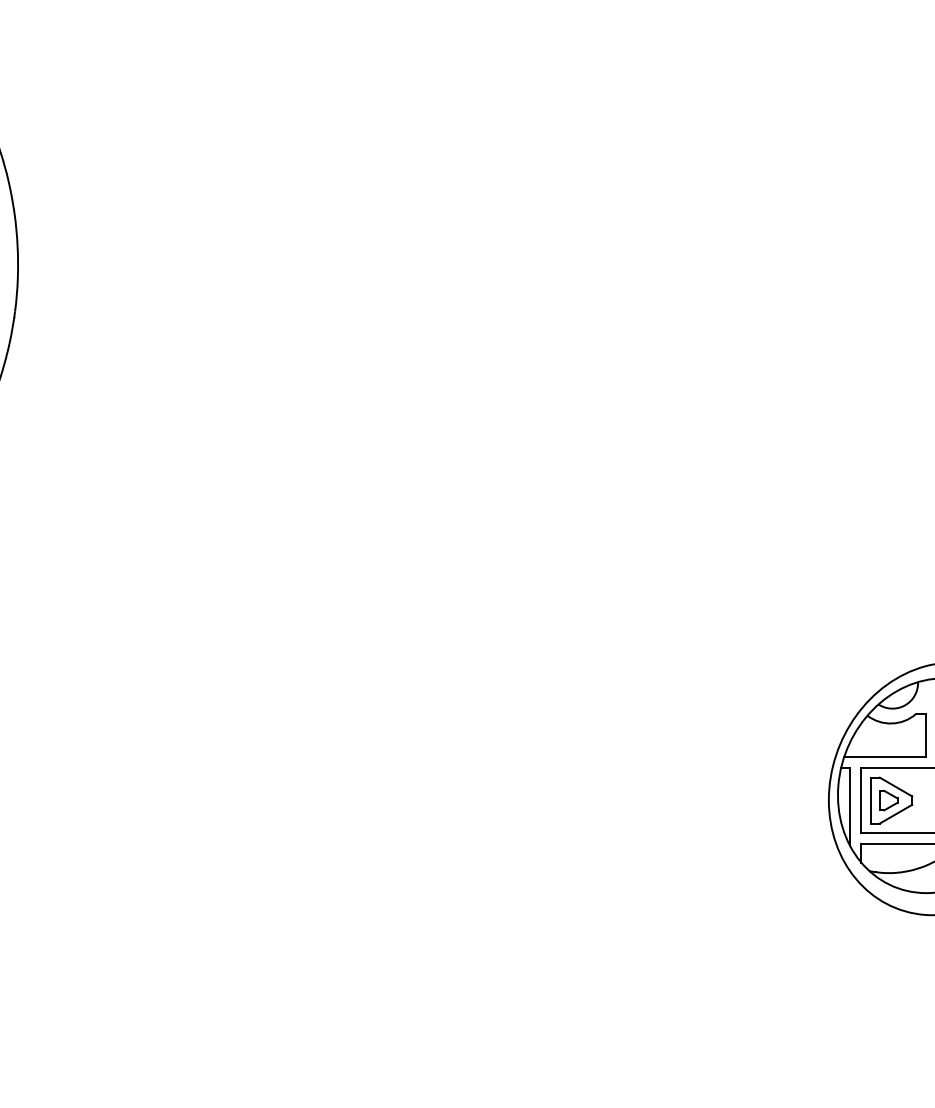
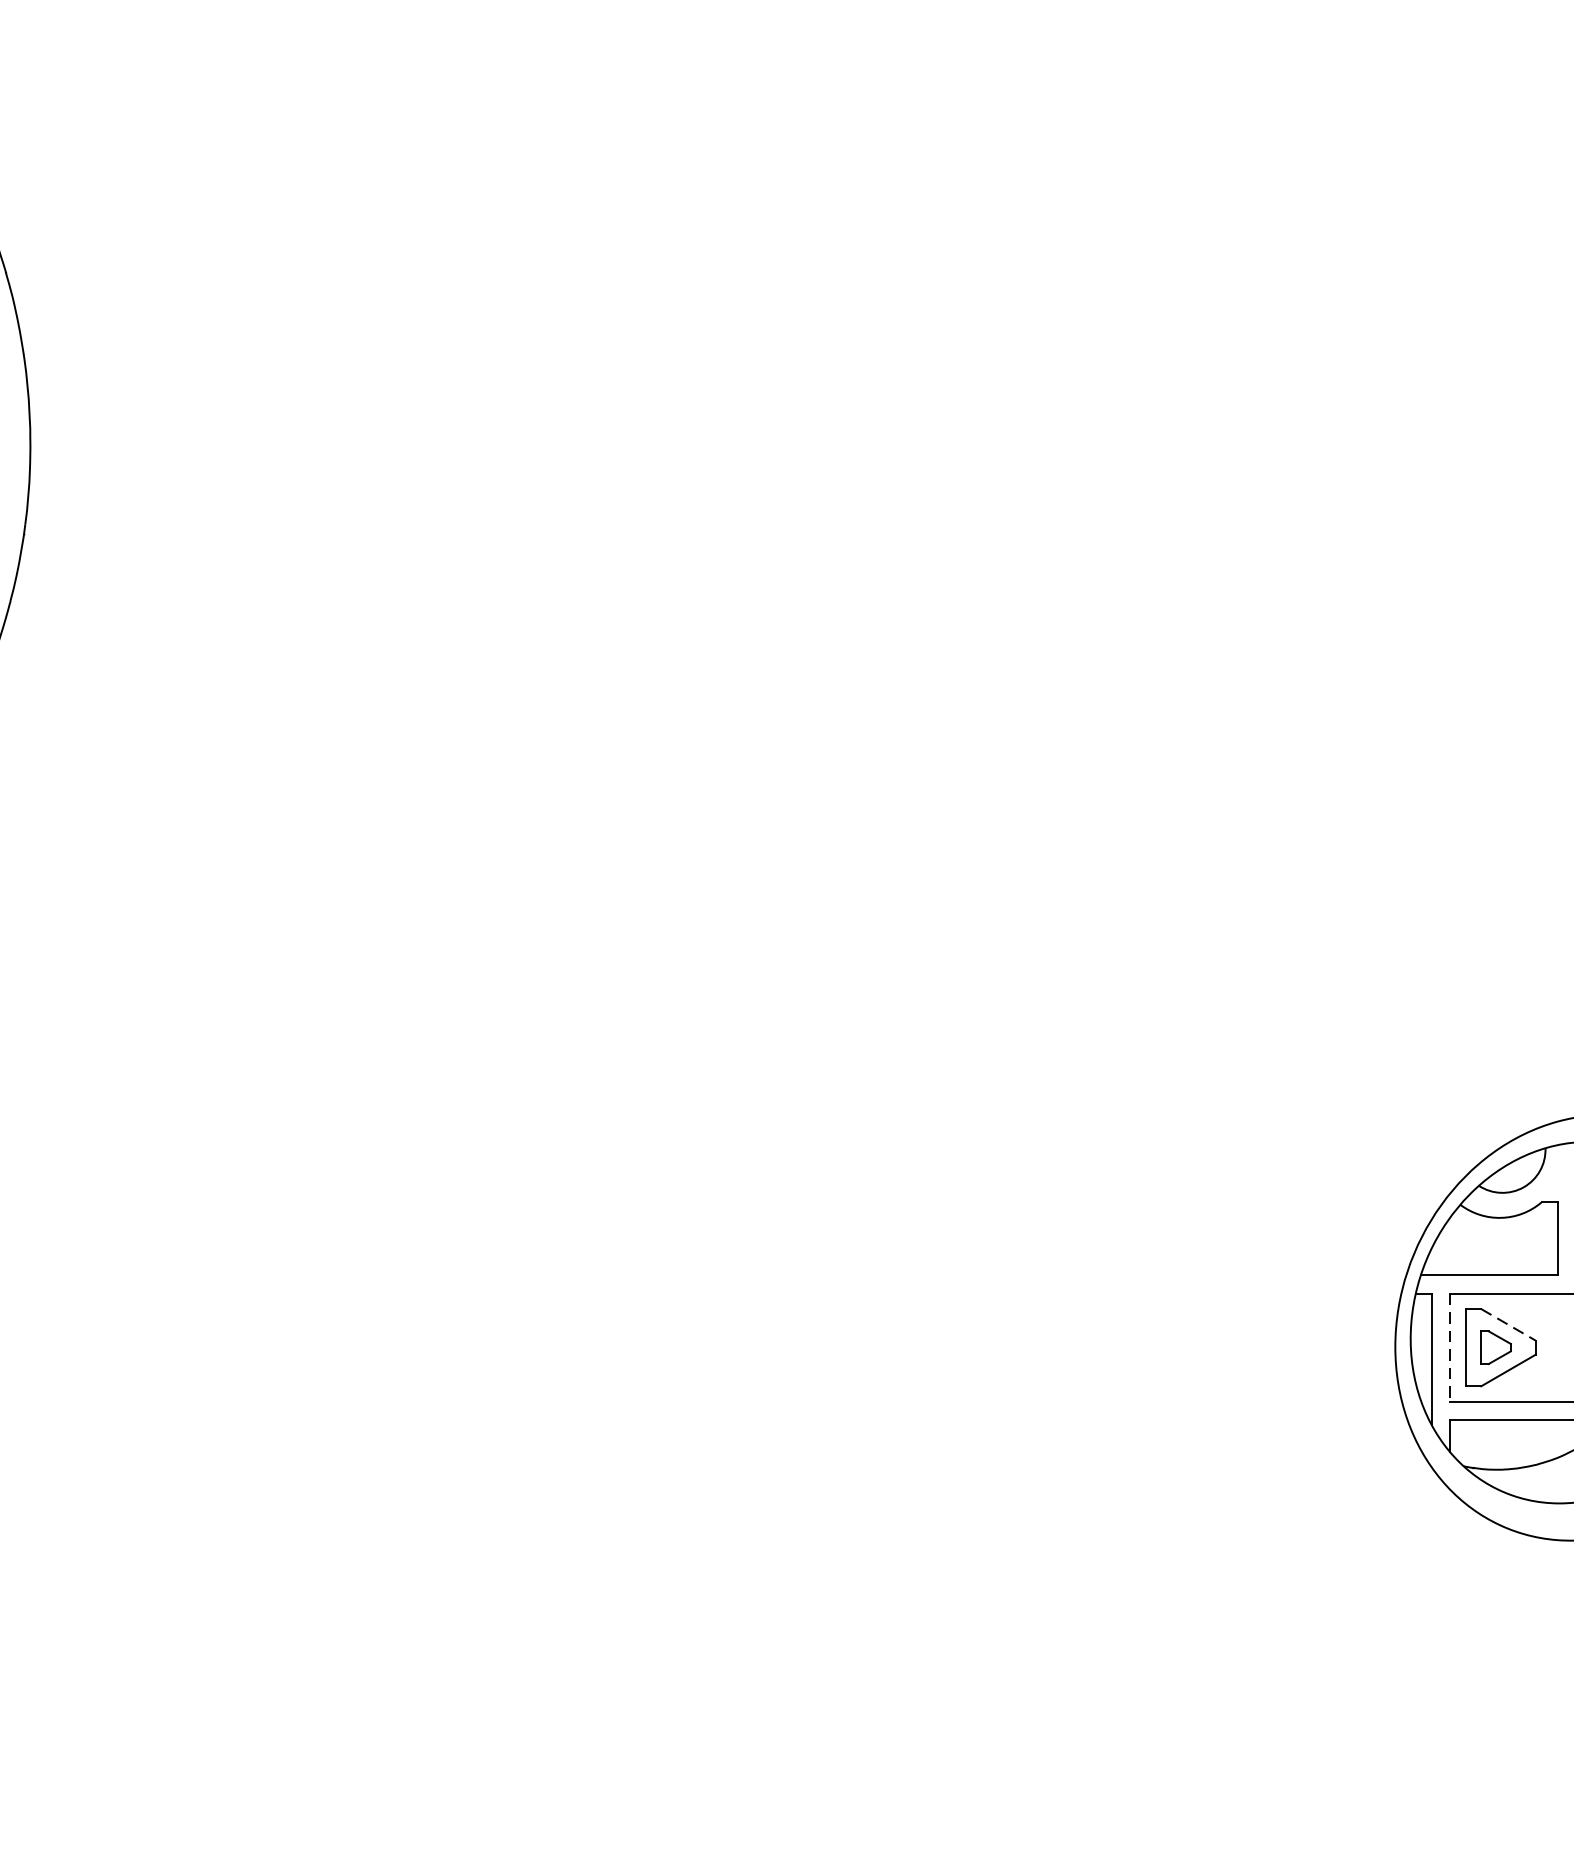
line: (896, 787) -> (1509, 1325), solid -> dashed
line: (861, 801) -> (1450, 1349), solid -> dashed

